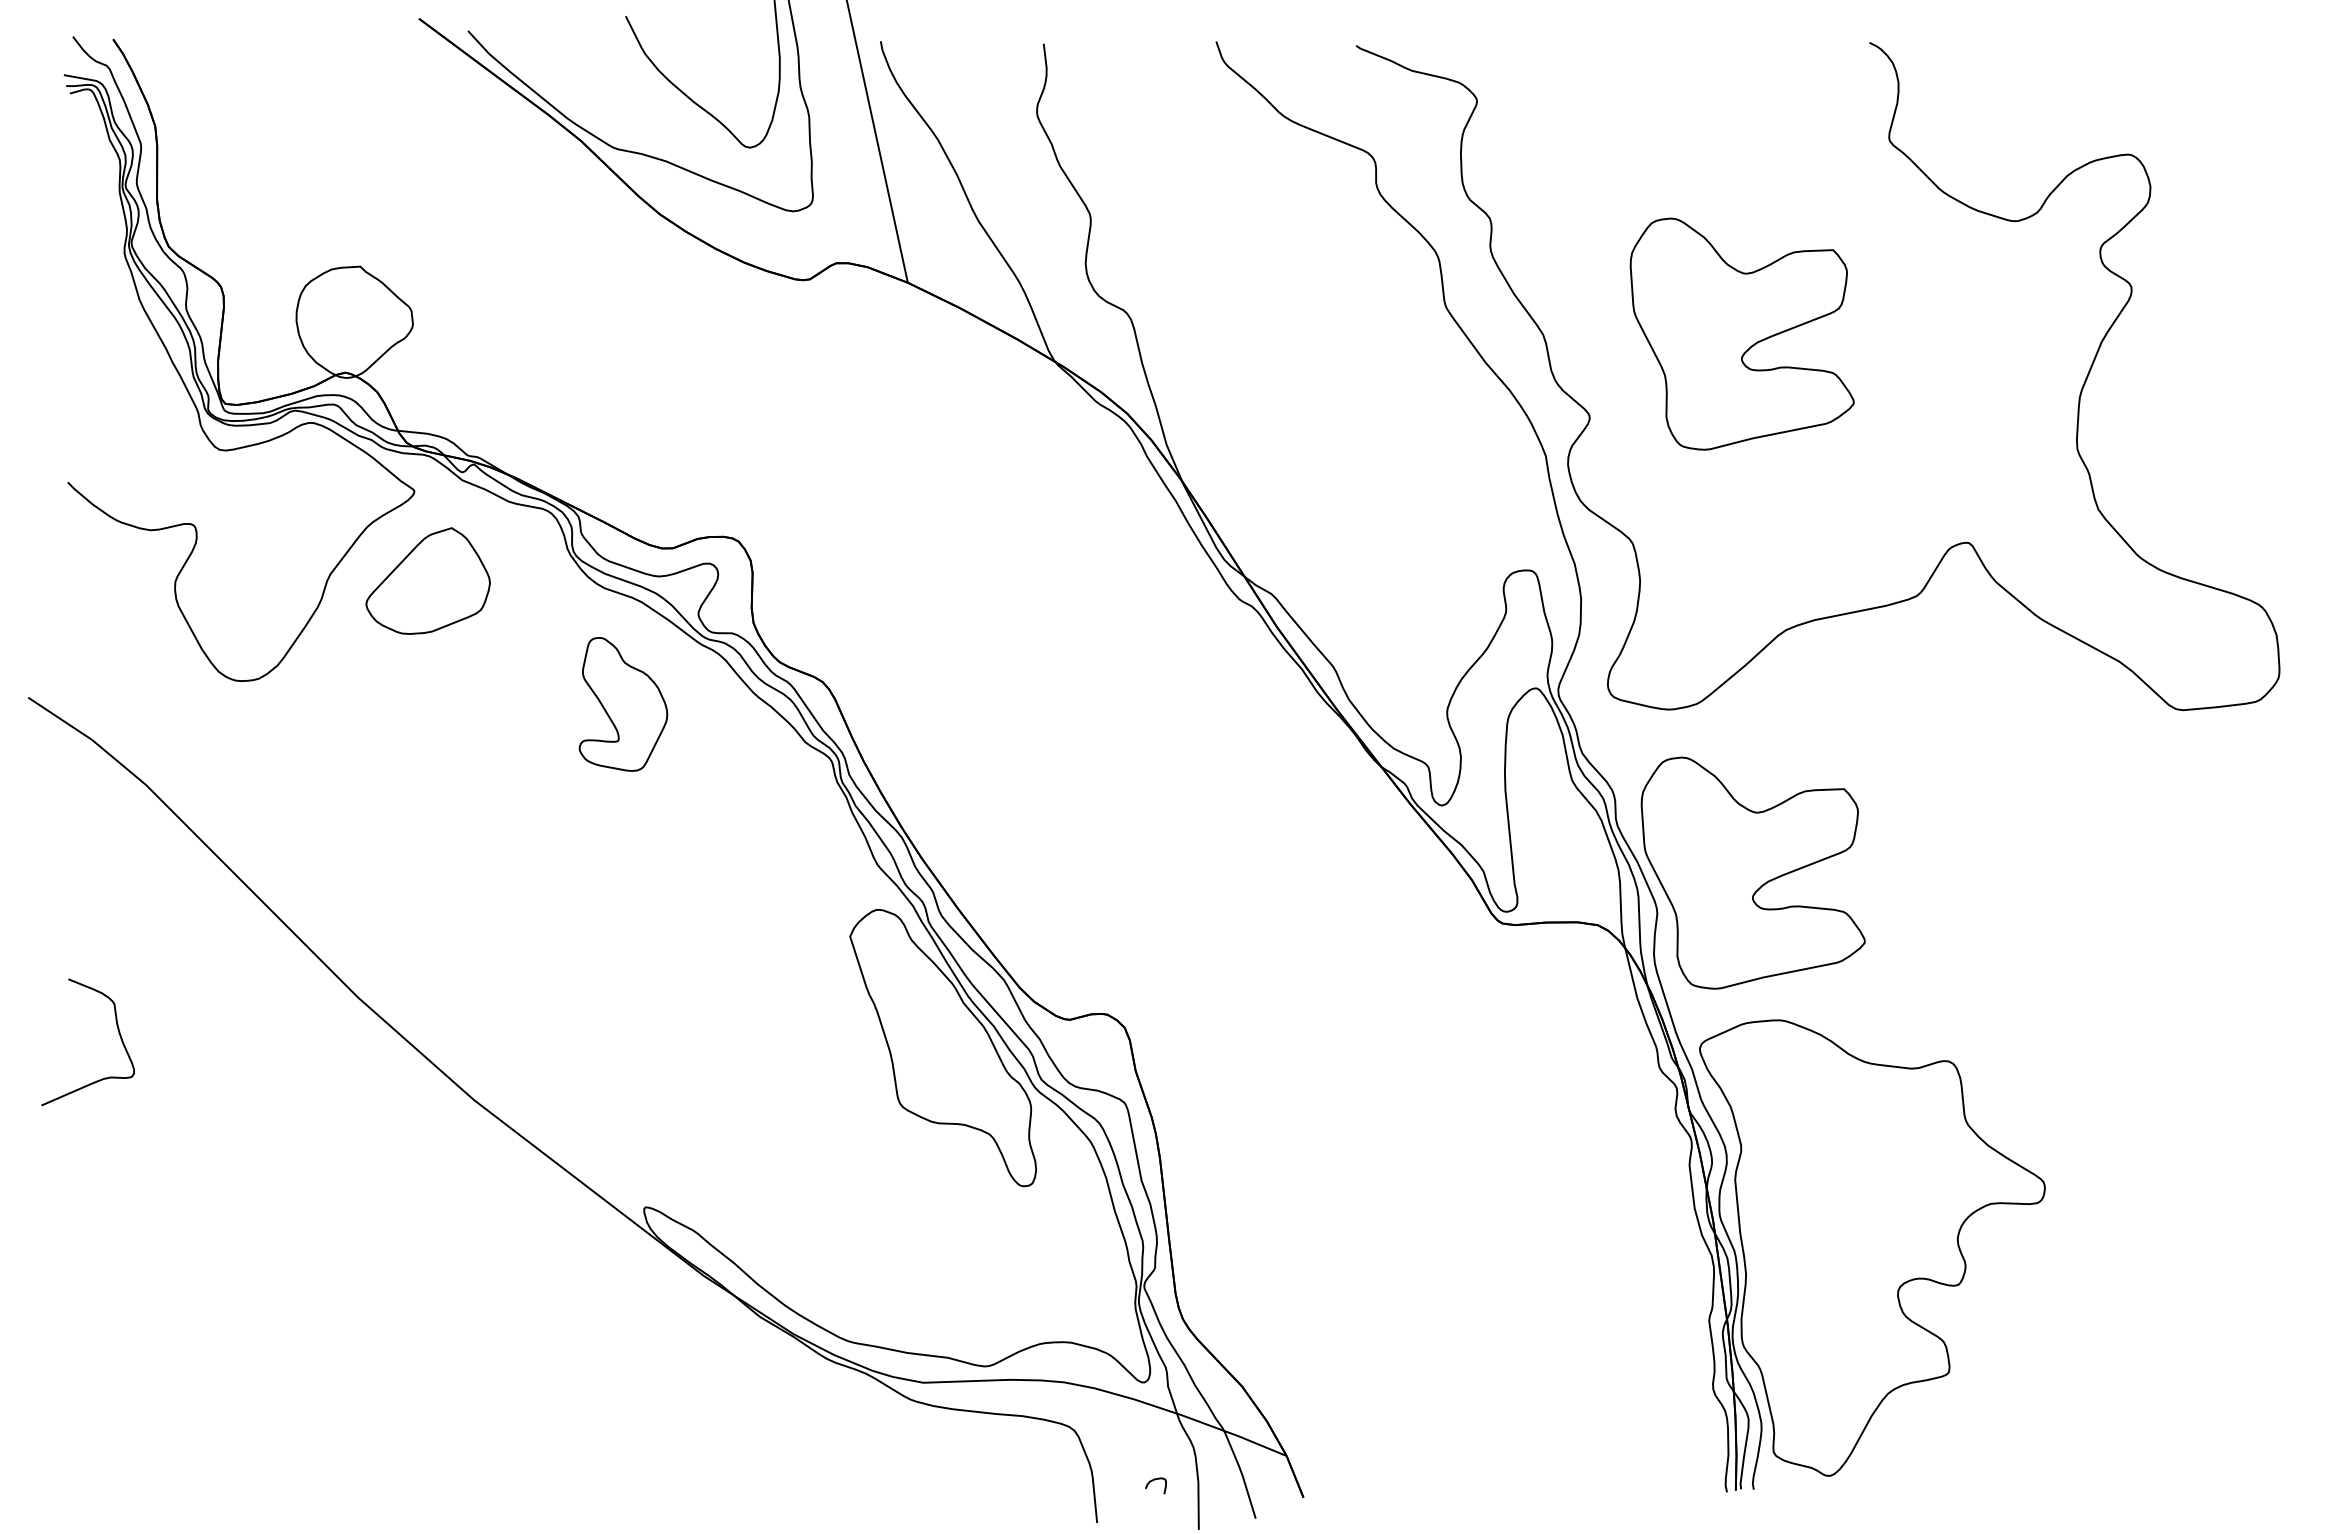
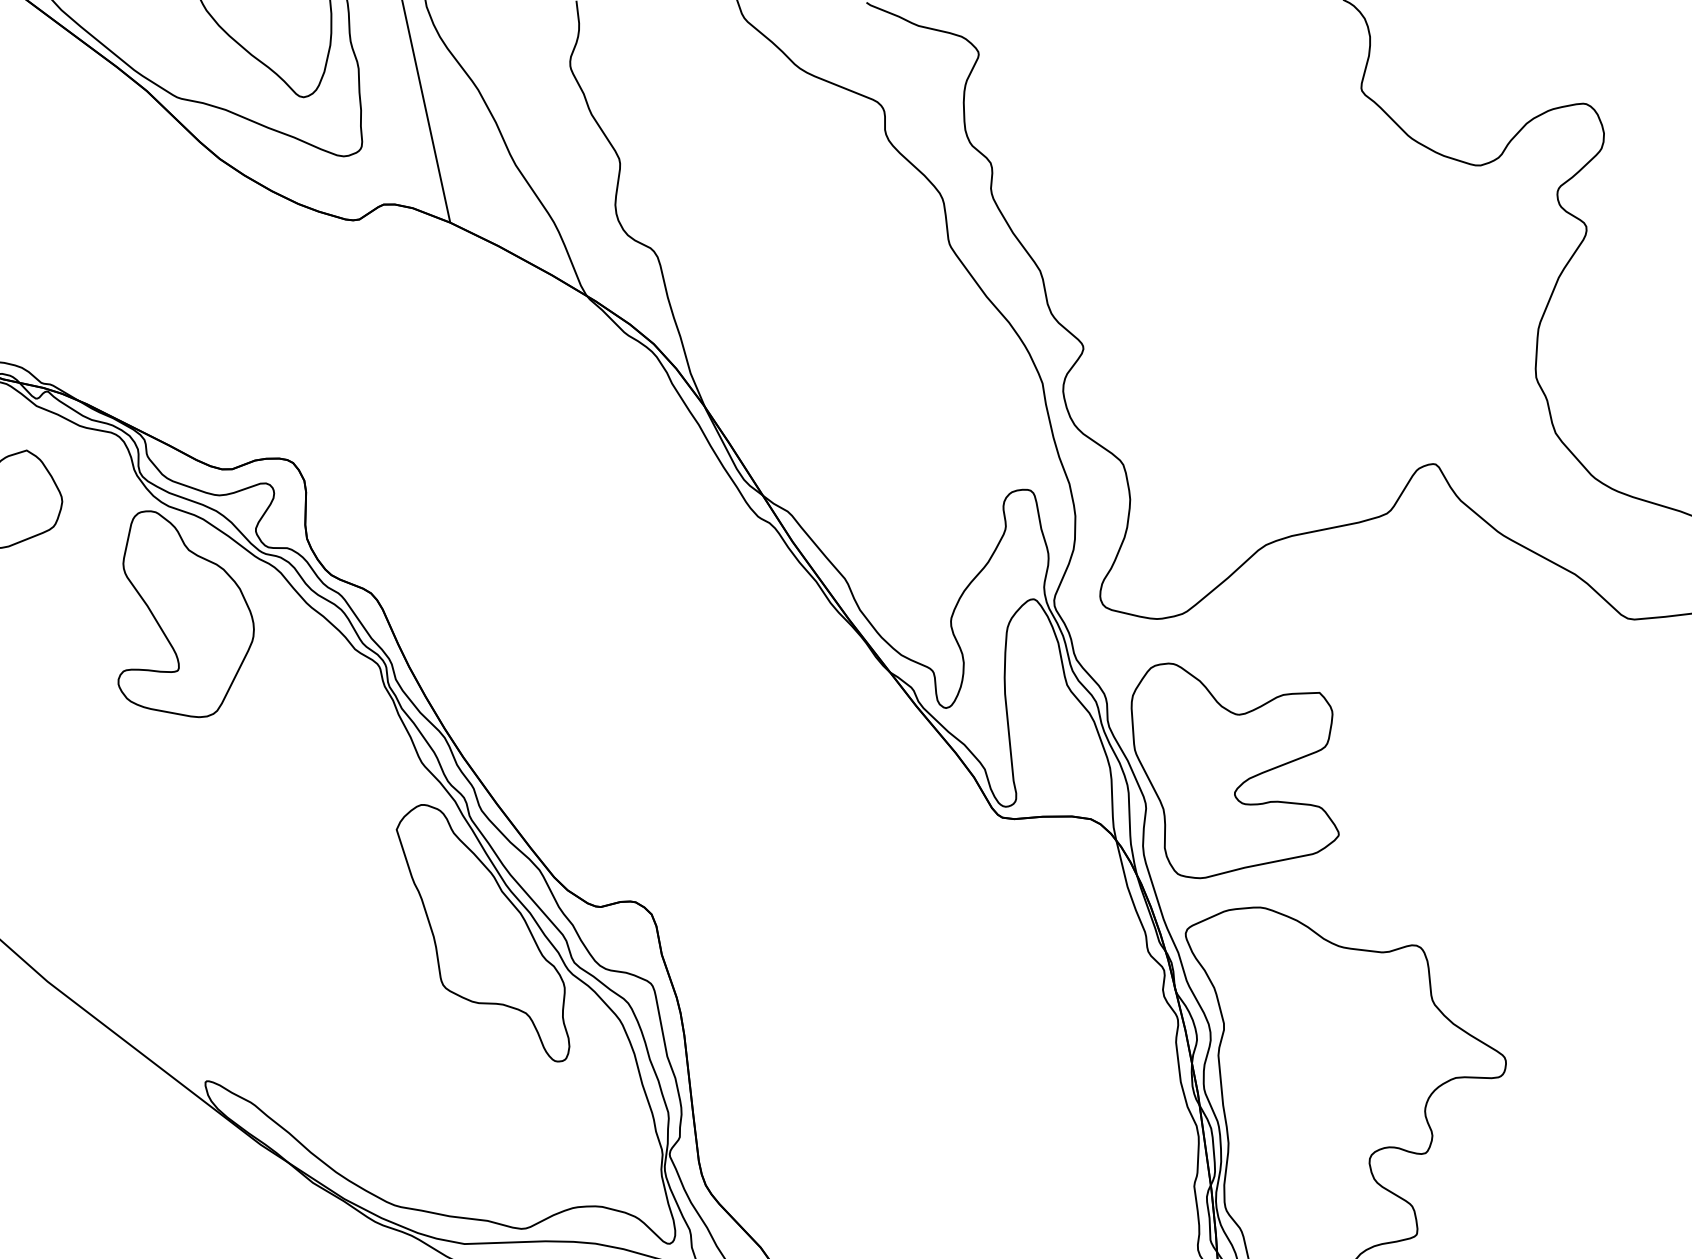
part: (1741, 333) -> (1224, 269), removed
part: (623, 704) -> (186, 614), size x1.67

